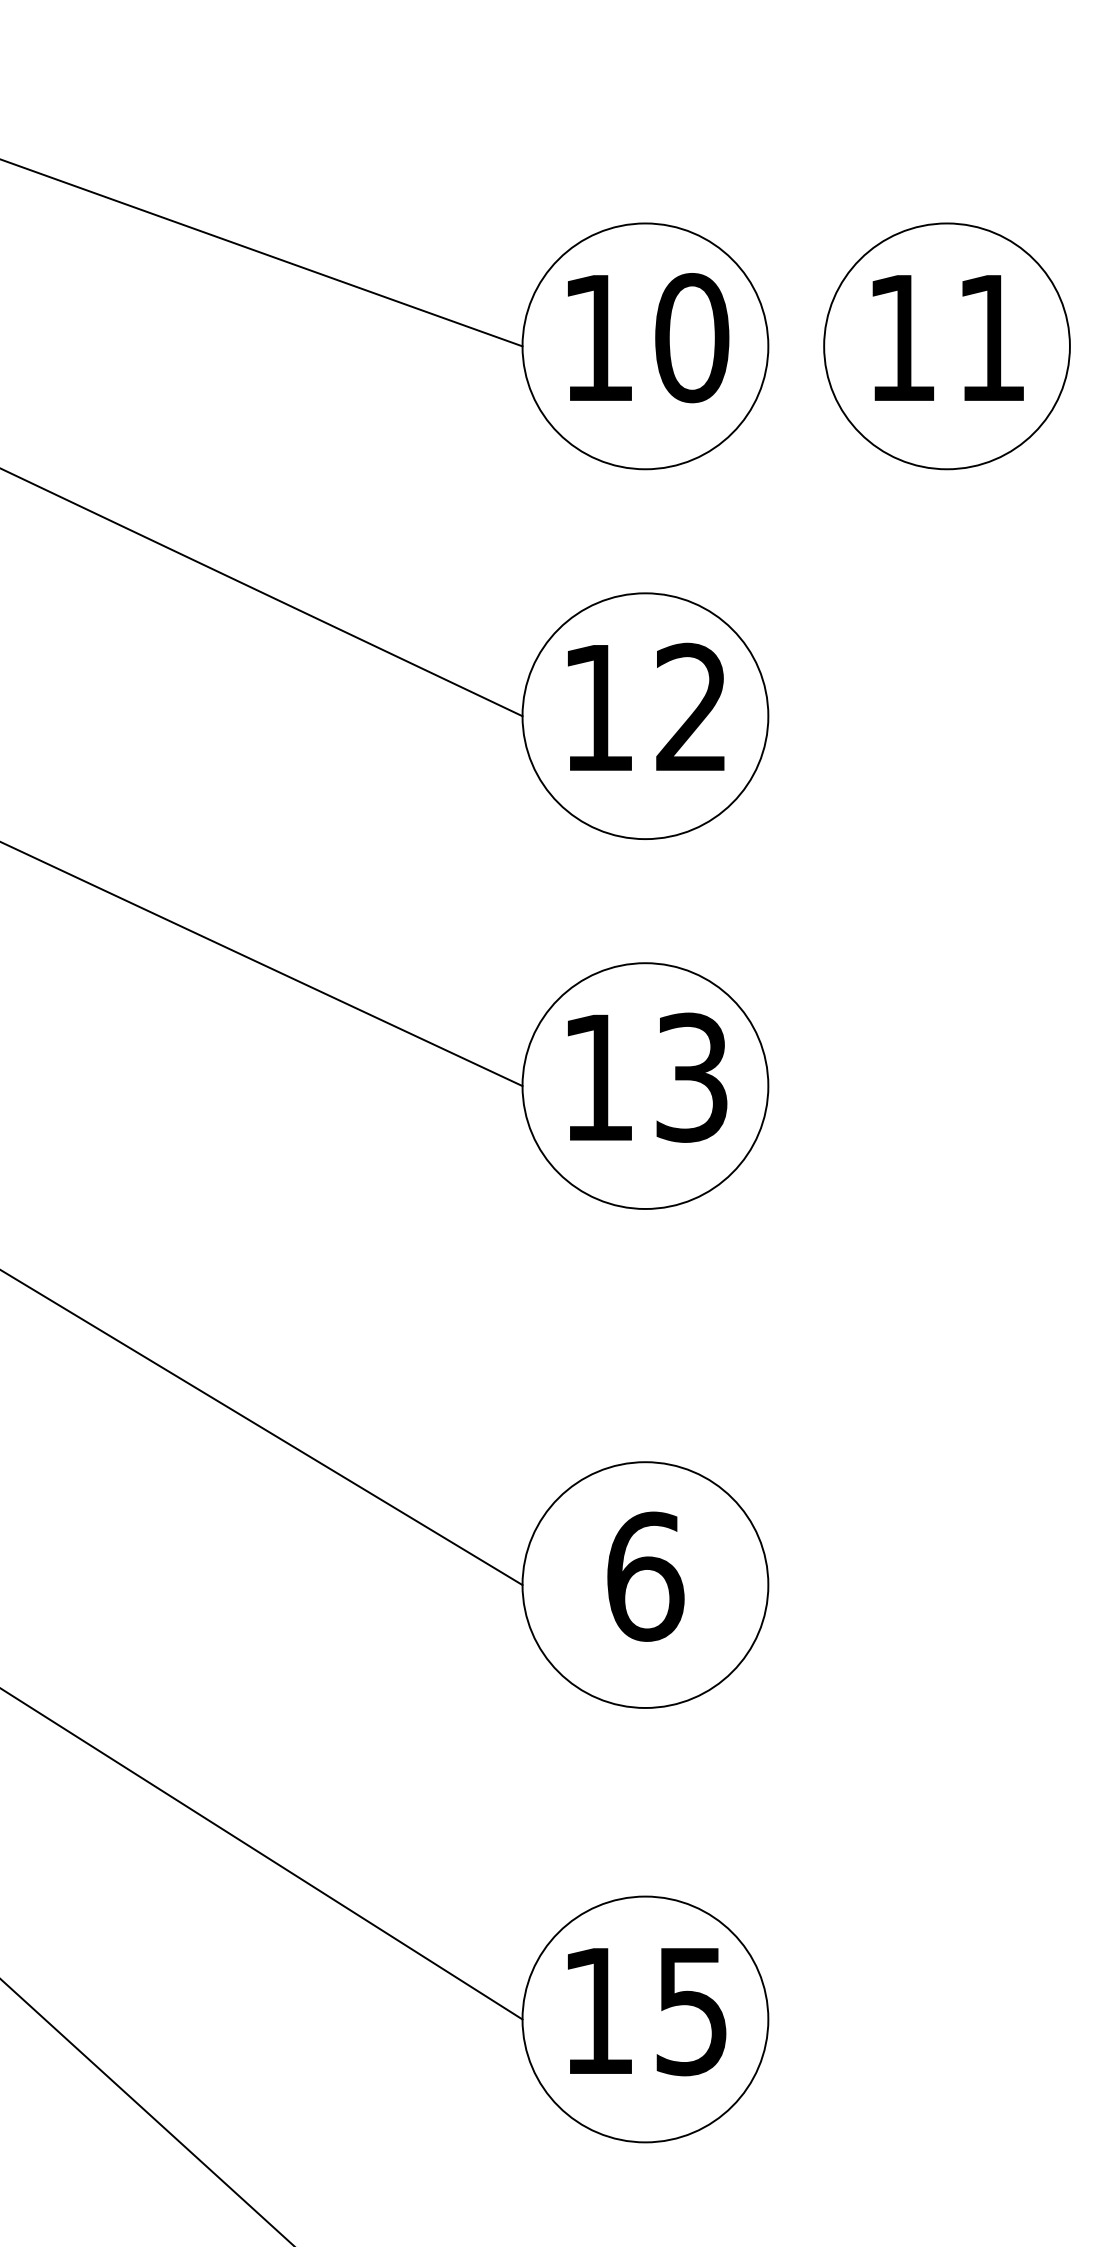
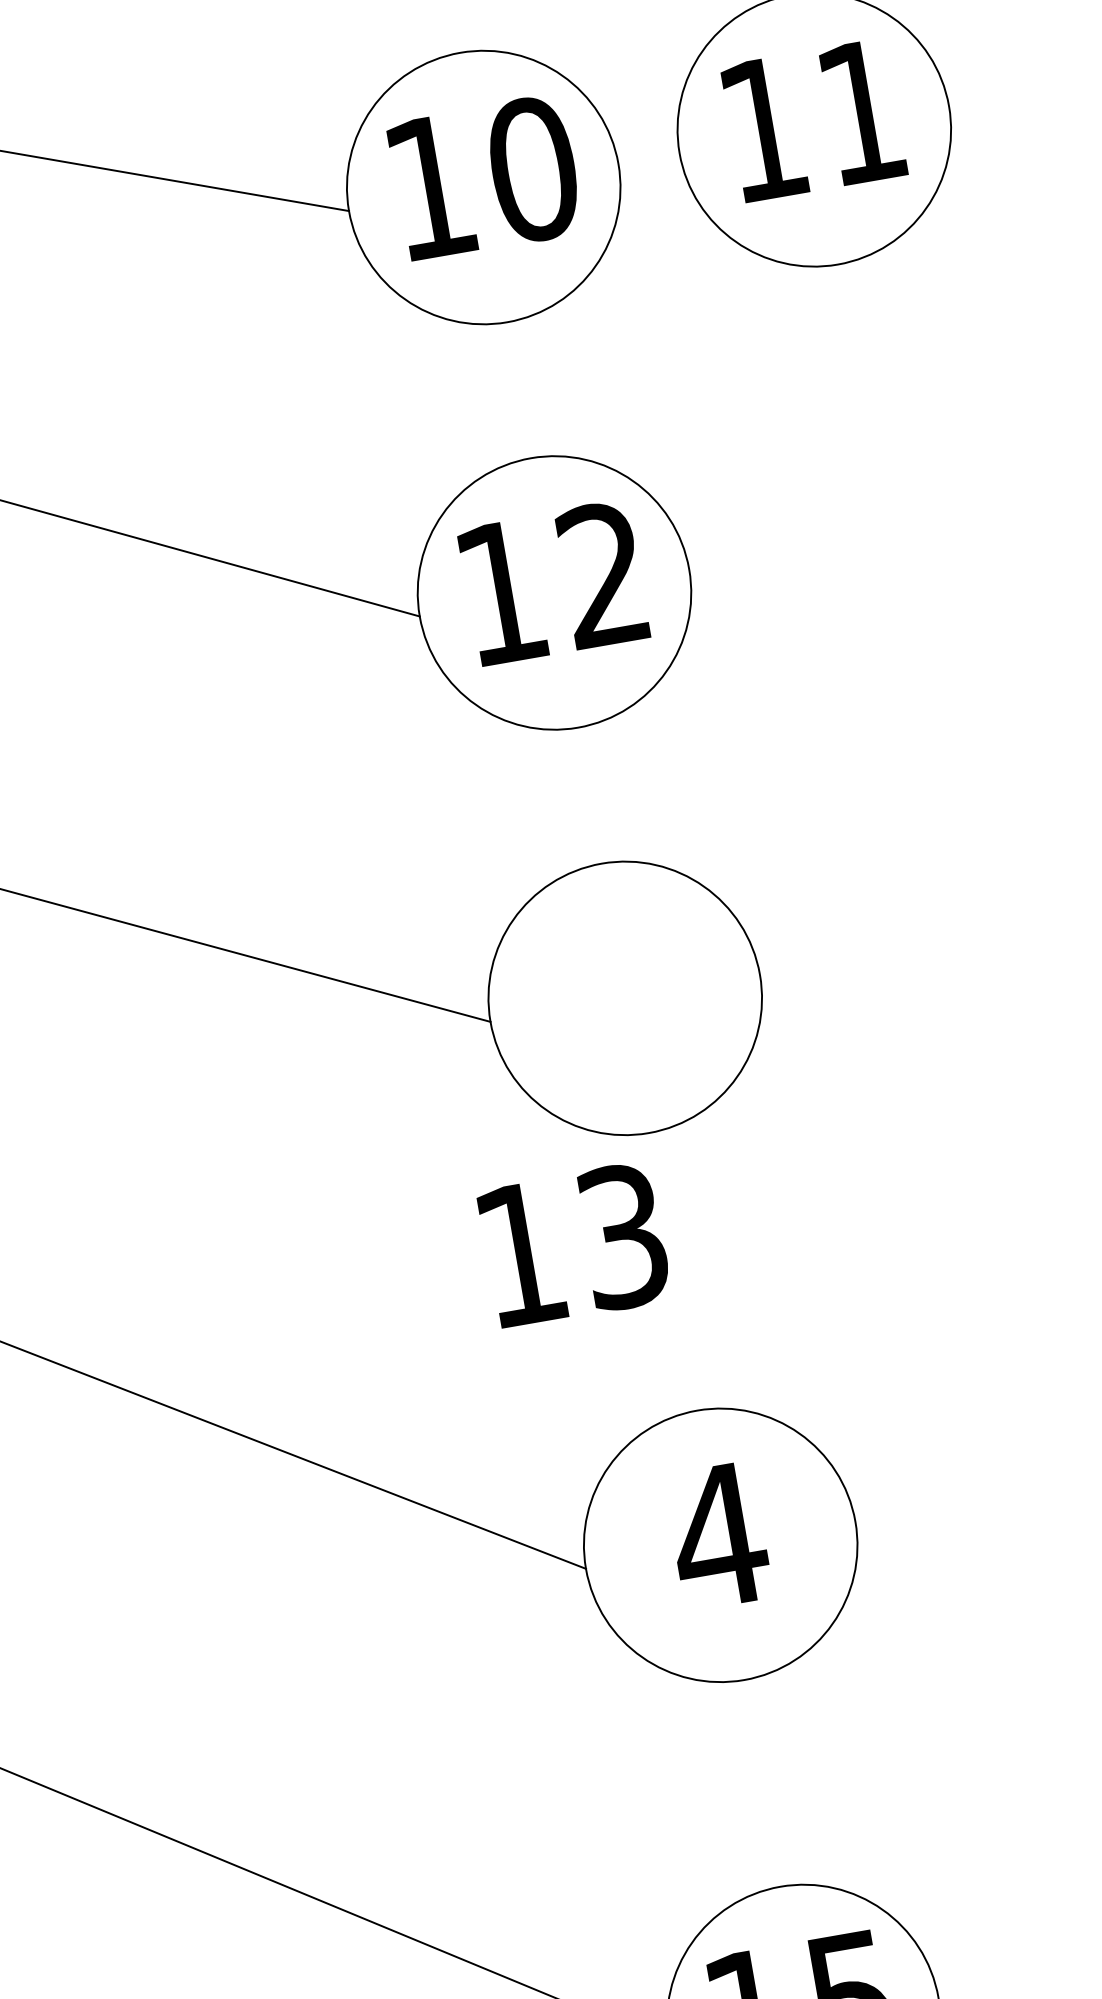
text: (647, 1077) -> (574, 1244), moved
text: (644, 1576) -> (718, 1536), 6 -> 4

